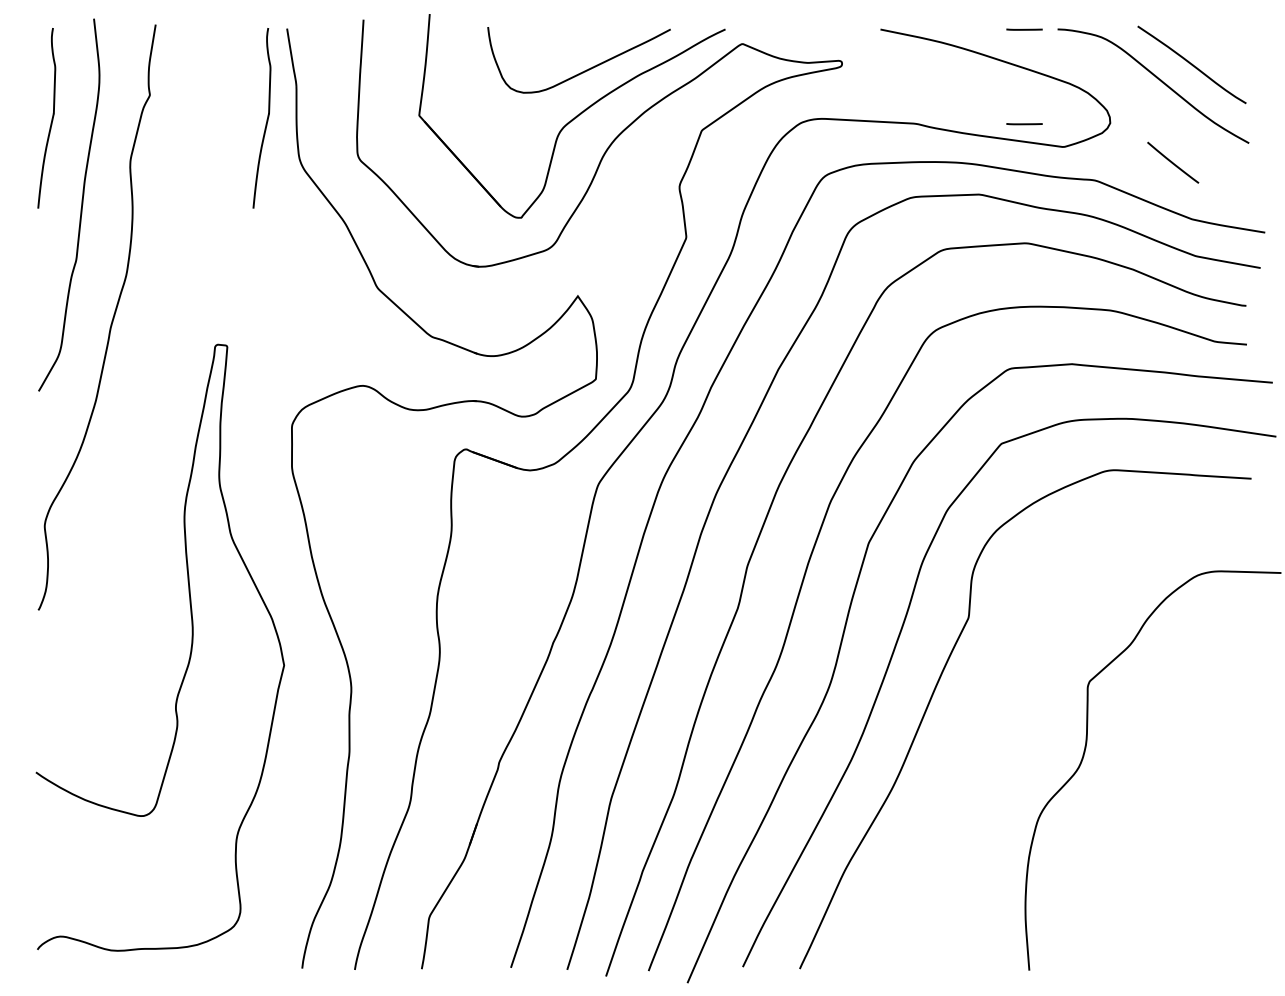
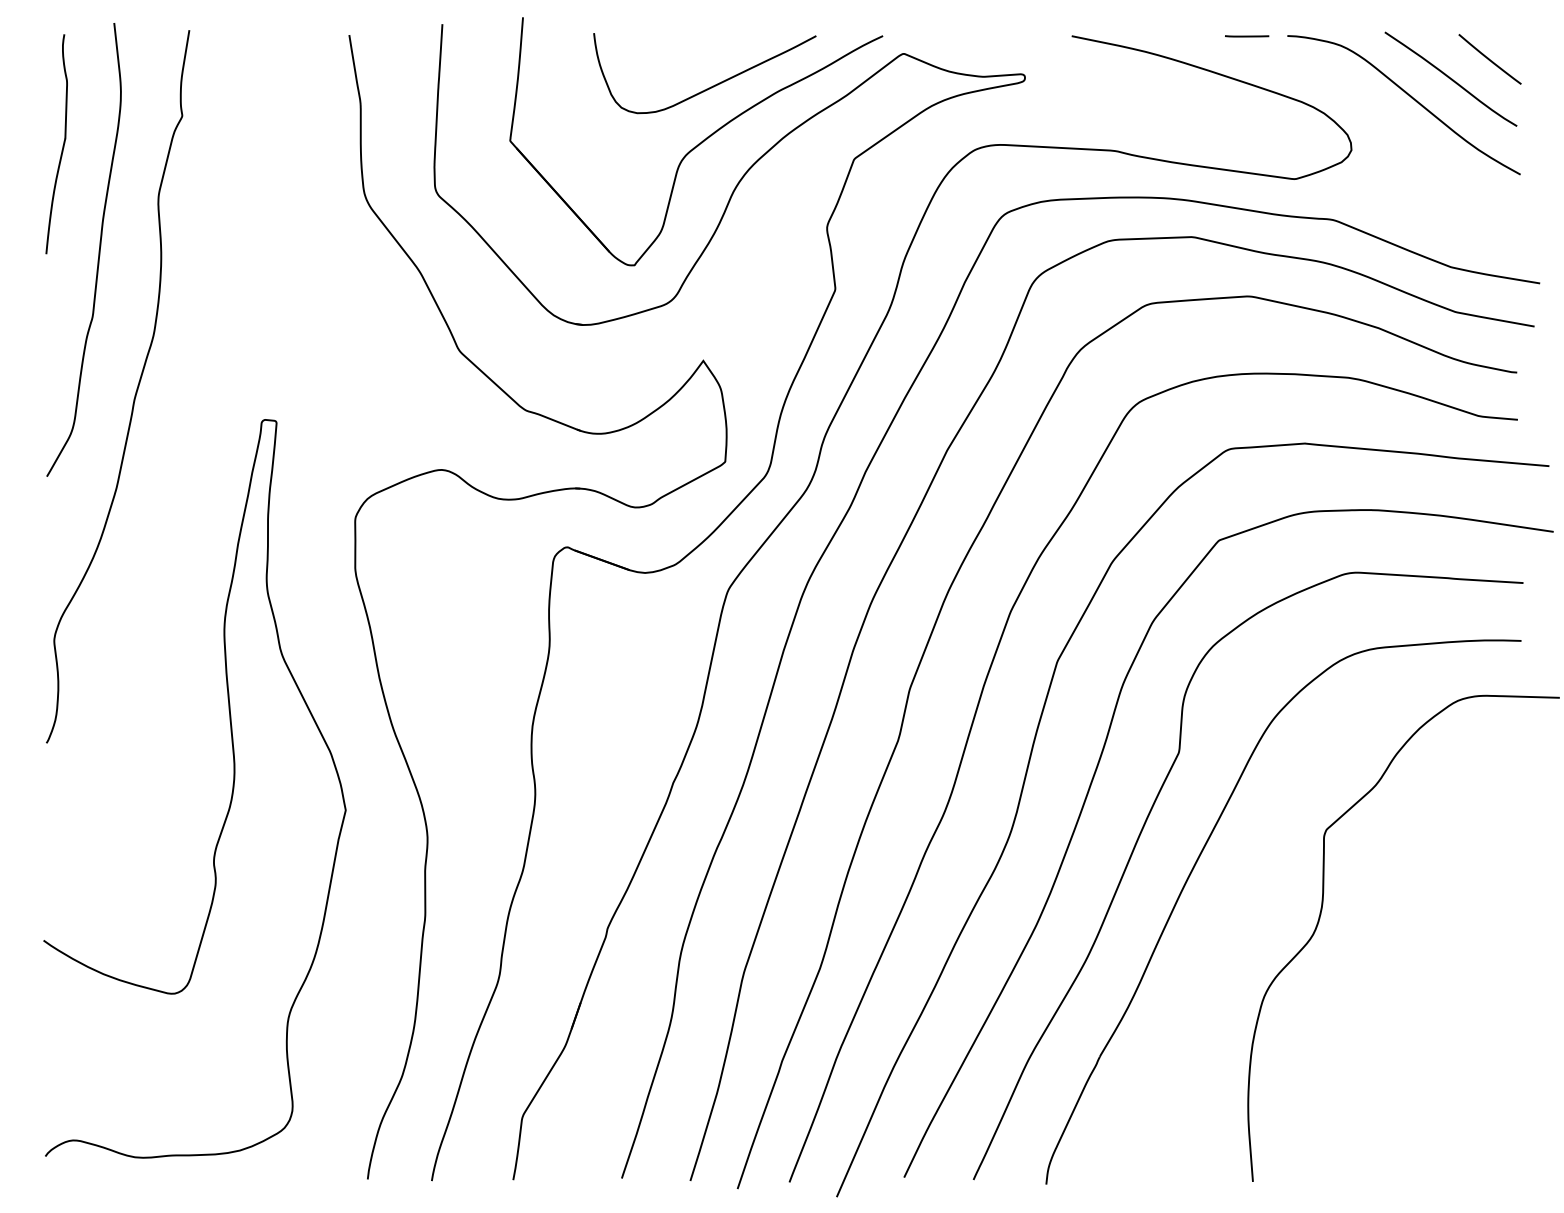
curve: (266, 119) -> (324, 145), removed
line: (1024, 124) -> (1247, 151), removed
line: (1172, 162) -> (1489, 59), moved
part: (982, 711) -> (1195, 866), added

